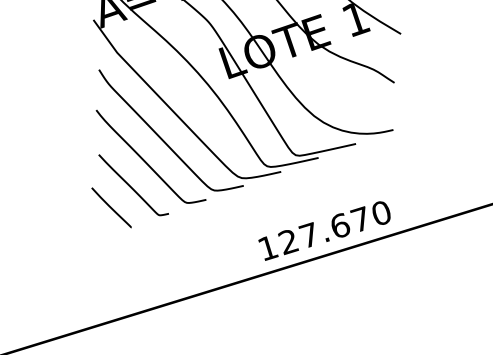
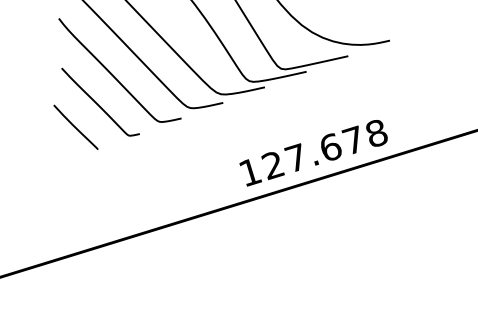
text: (381, 213) -> (376, 133), 127.670 -> 127.678

